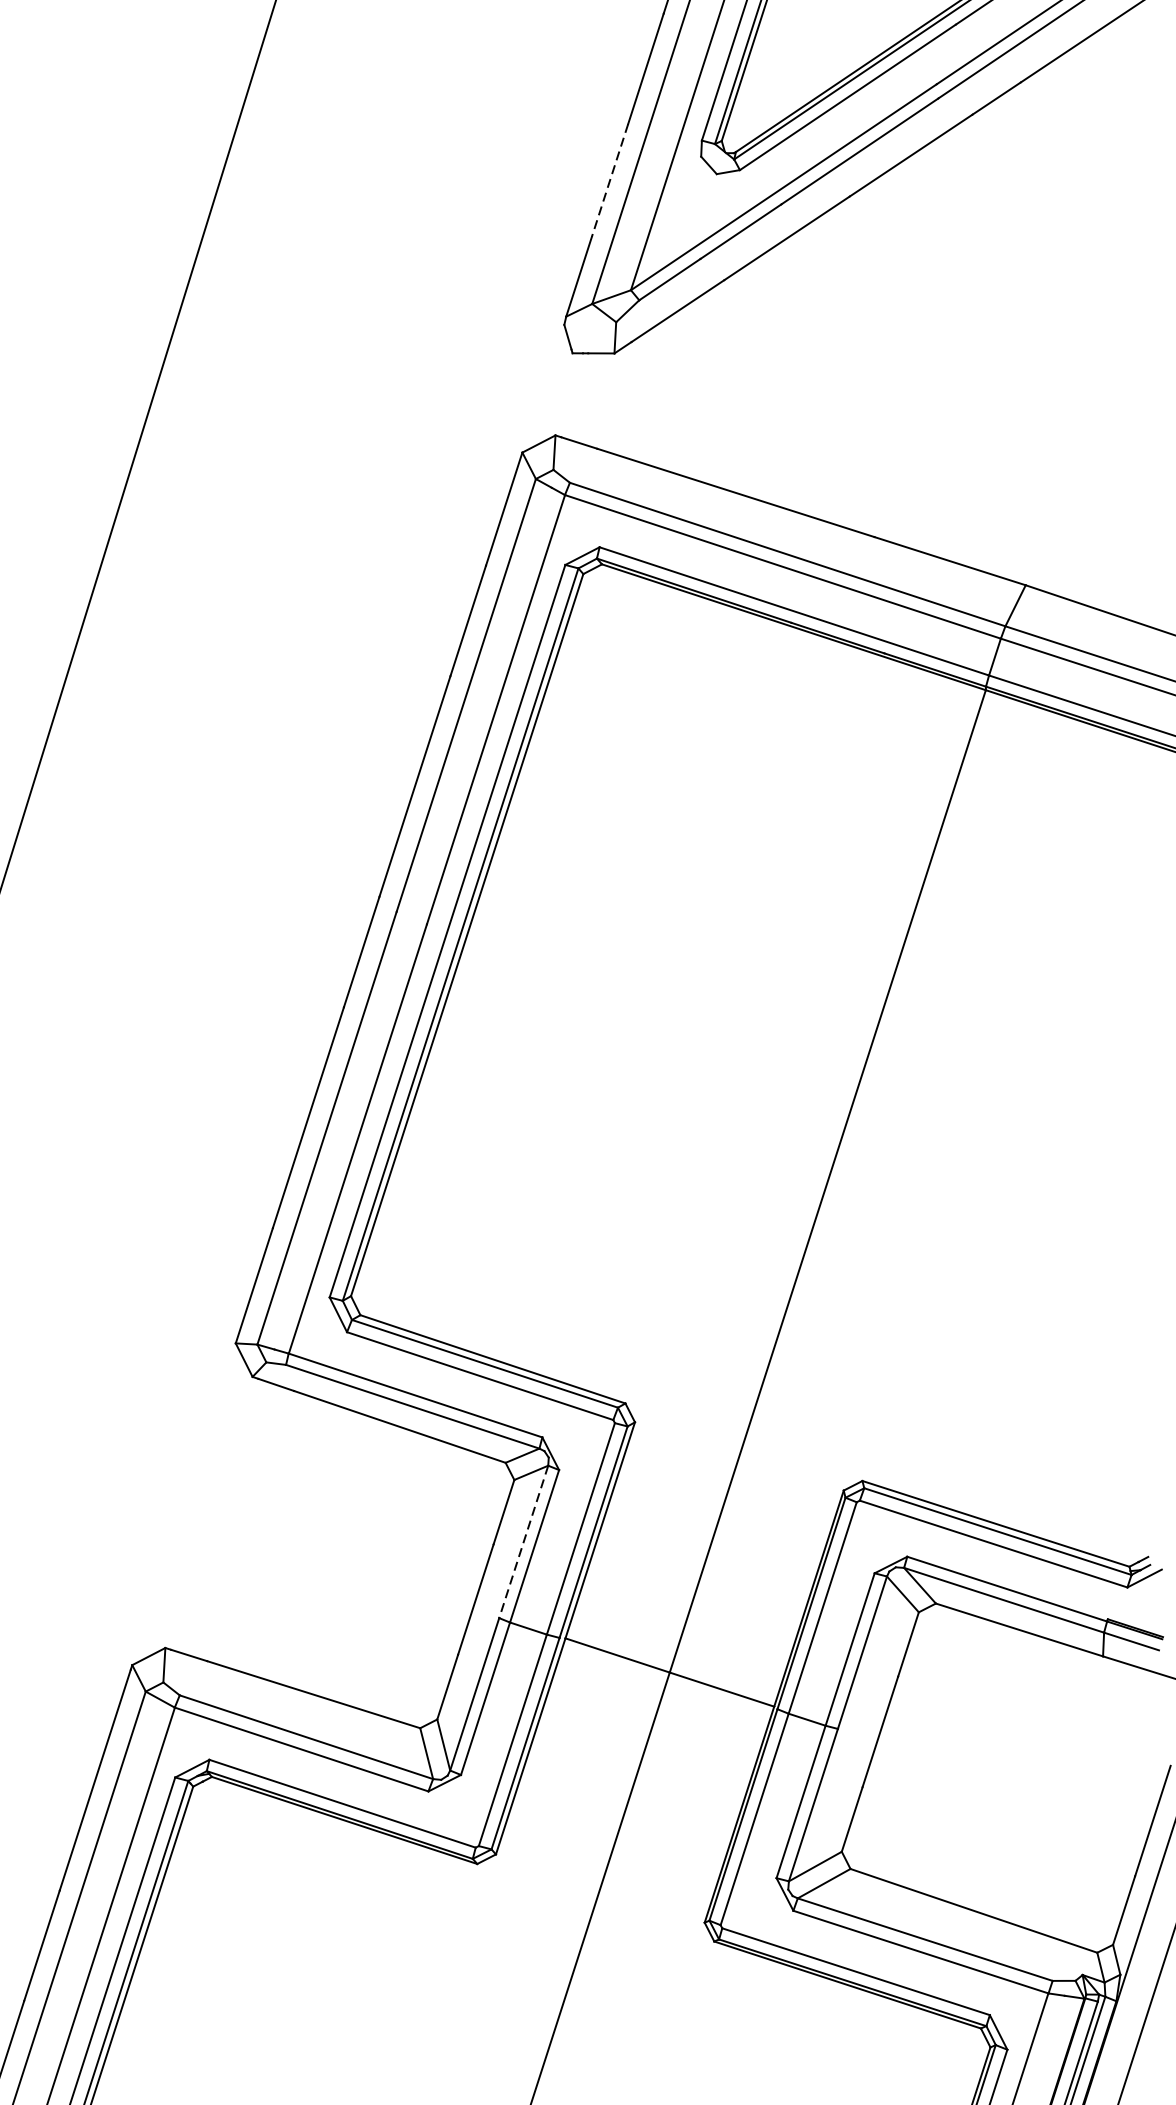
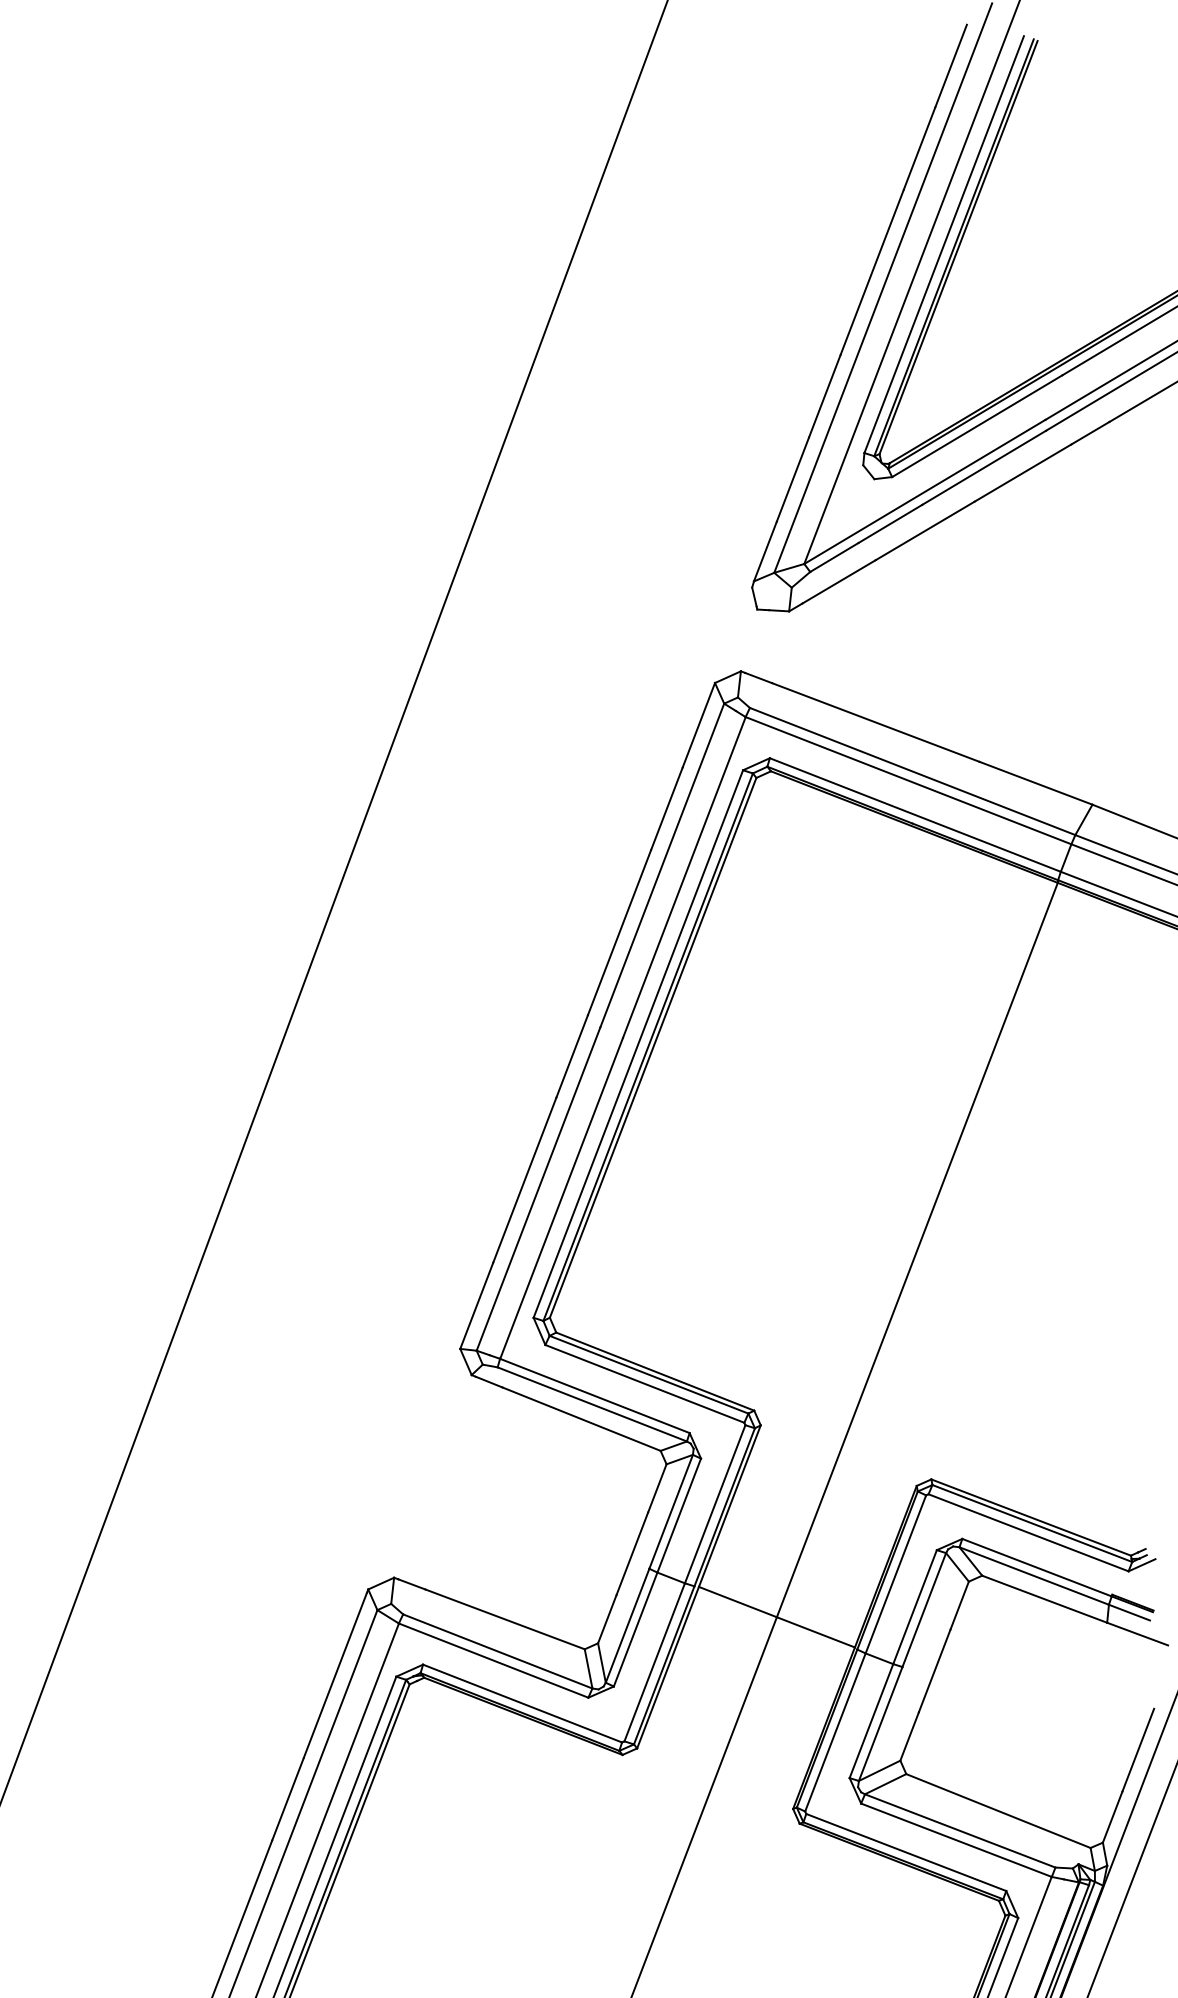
line: (609, 181) -> (792, 480), dashed -> solid
line: (524, 1541) -> (671, 1511), dashed -> solid

